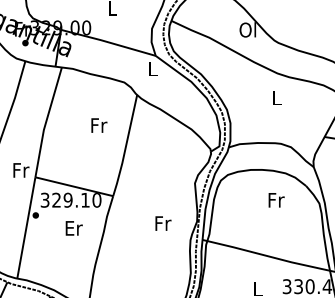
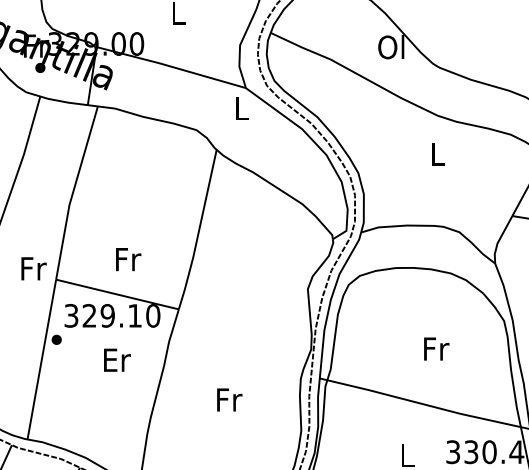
text: (99, 125) -> (128, 259), moved
text: (276, 200) -> (436, 349), moved
text: (163, 223) -> (229, 399), moved

